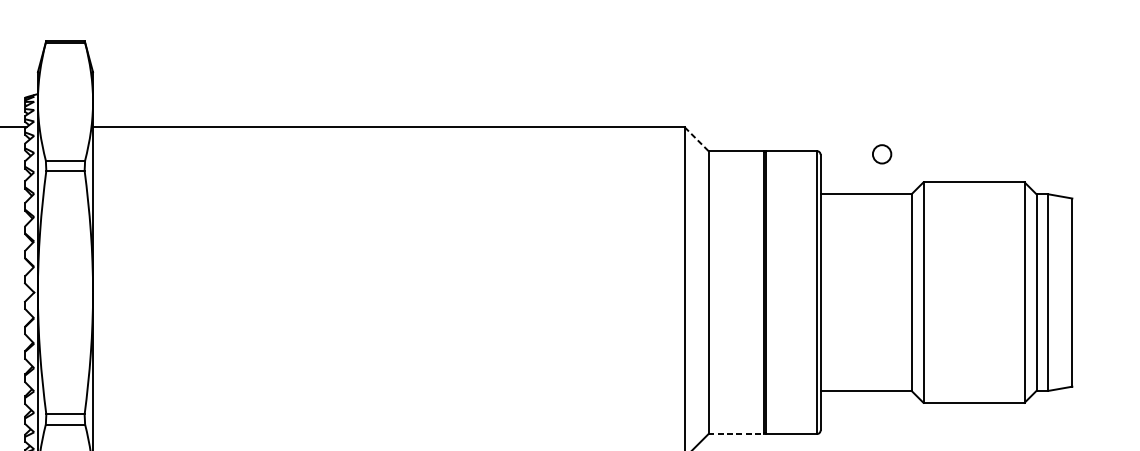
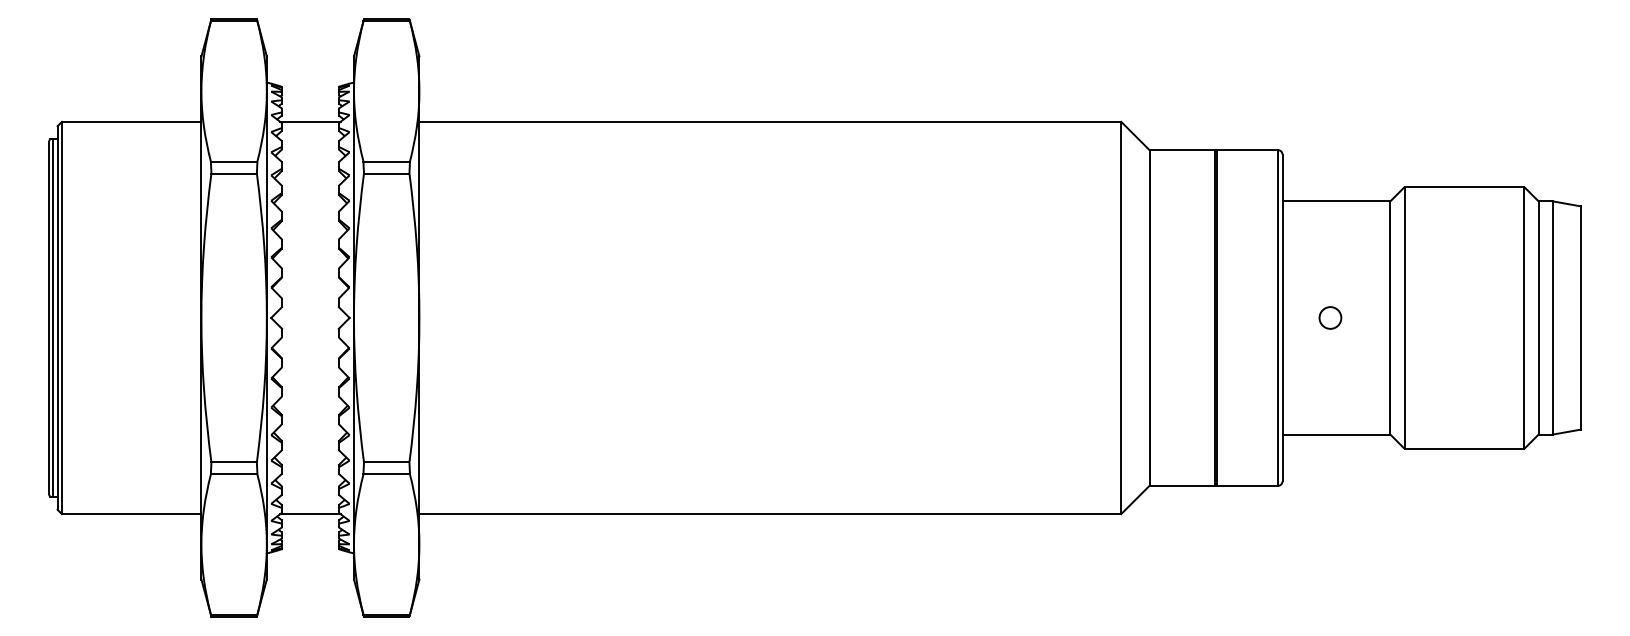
line: (696, 138) -> (1135, 135), dashed -> solid
circle: (882, 153) -> (1330, 317), moved
line: (736, 433) -> (1182, 485), dashed -> solid

